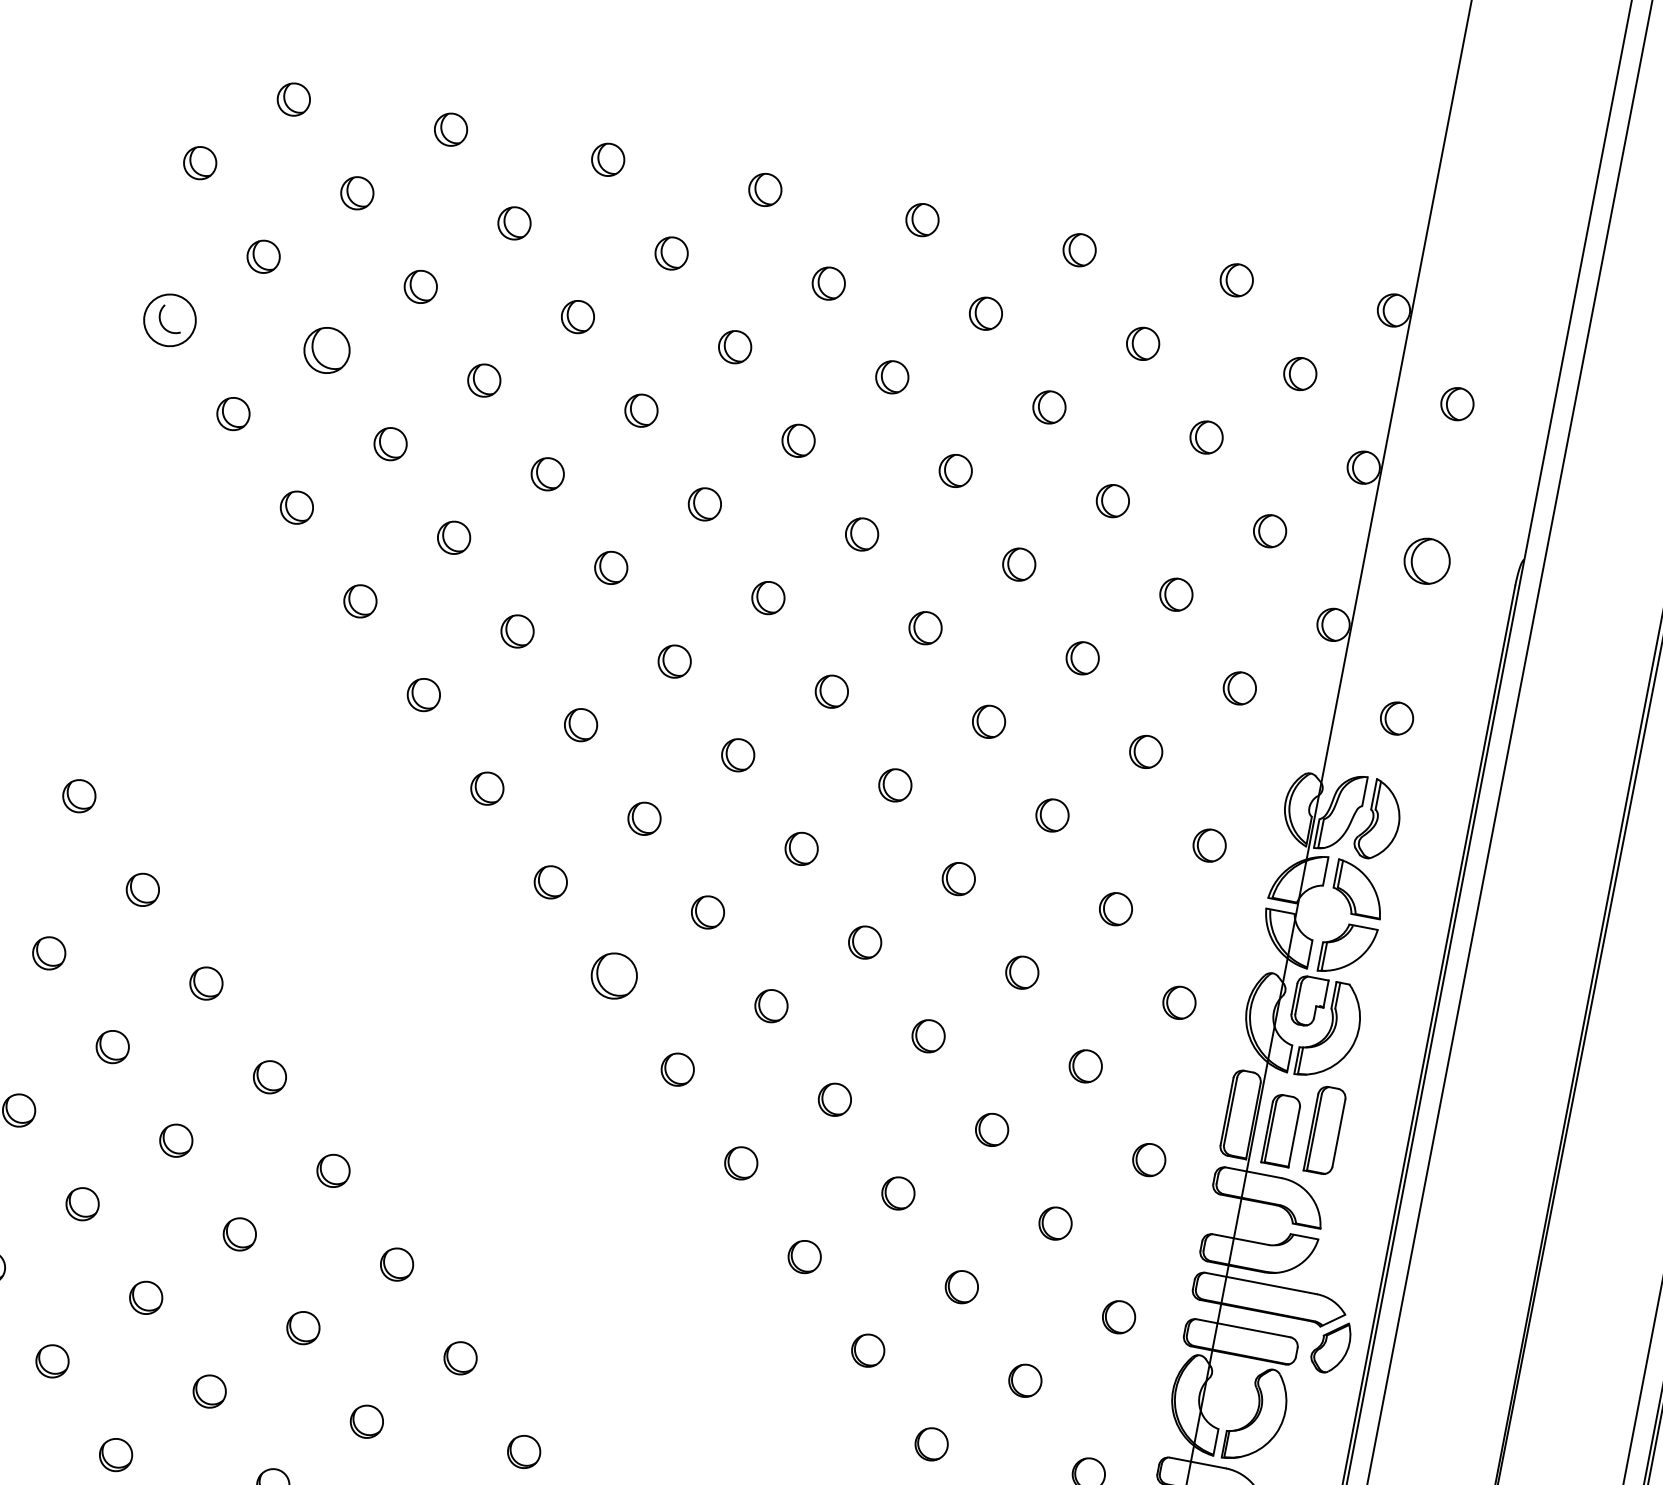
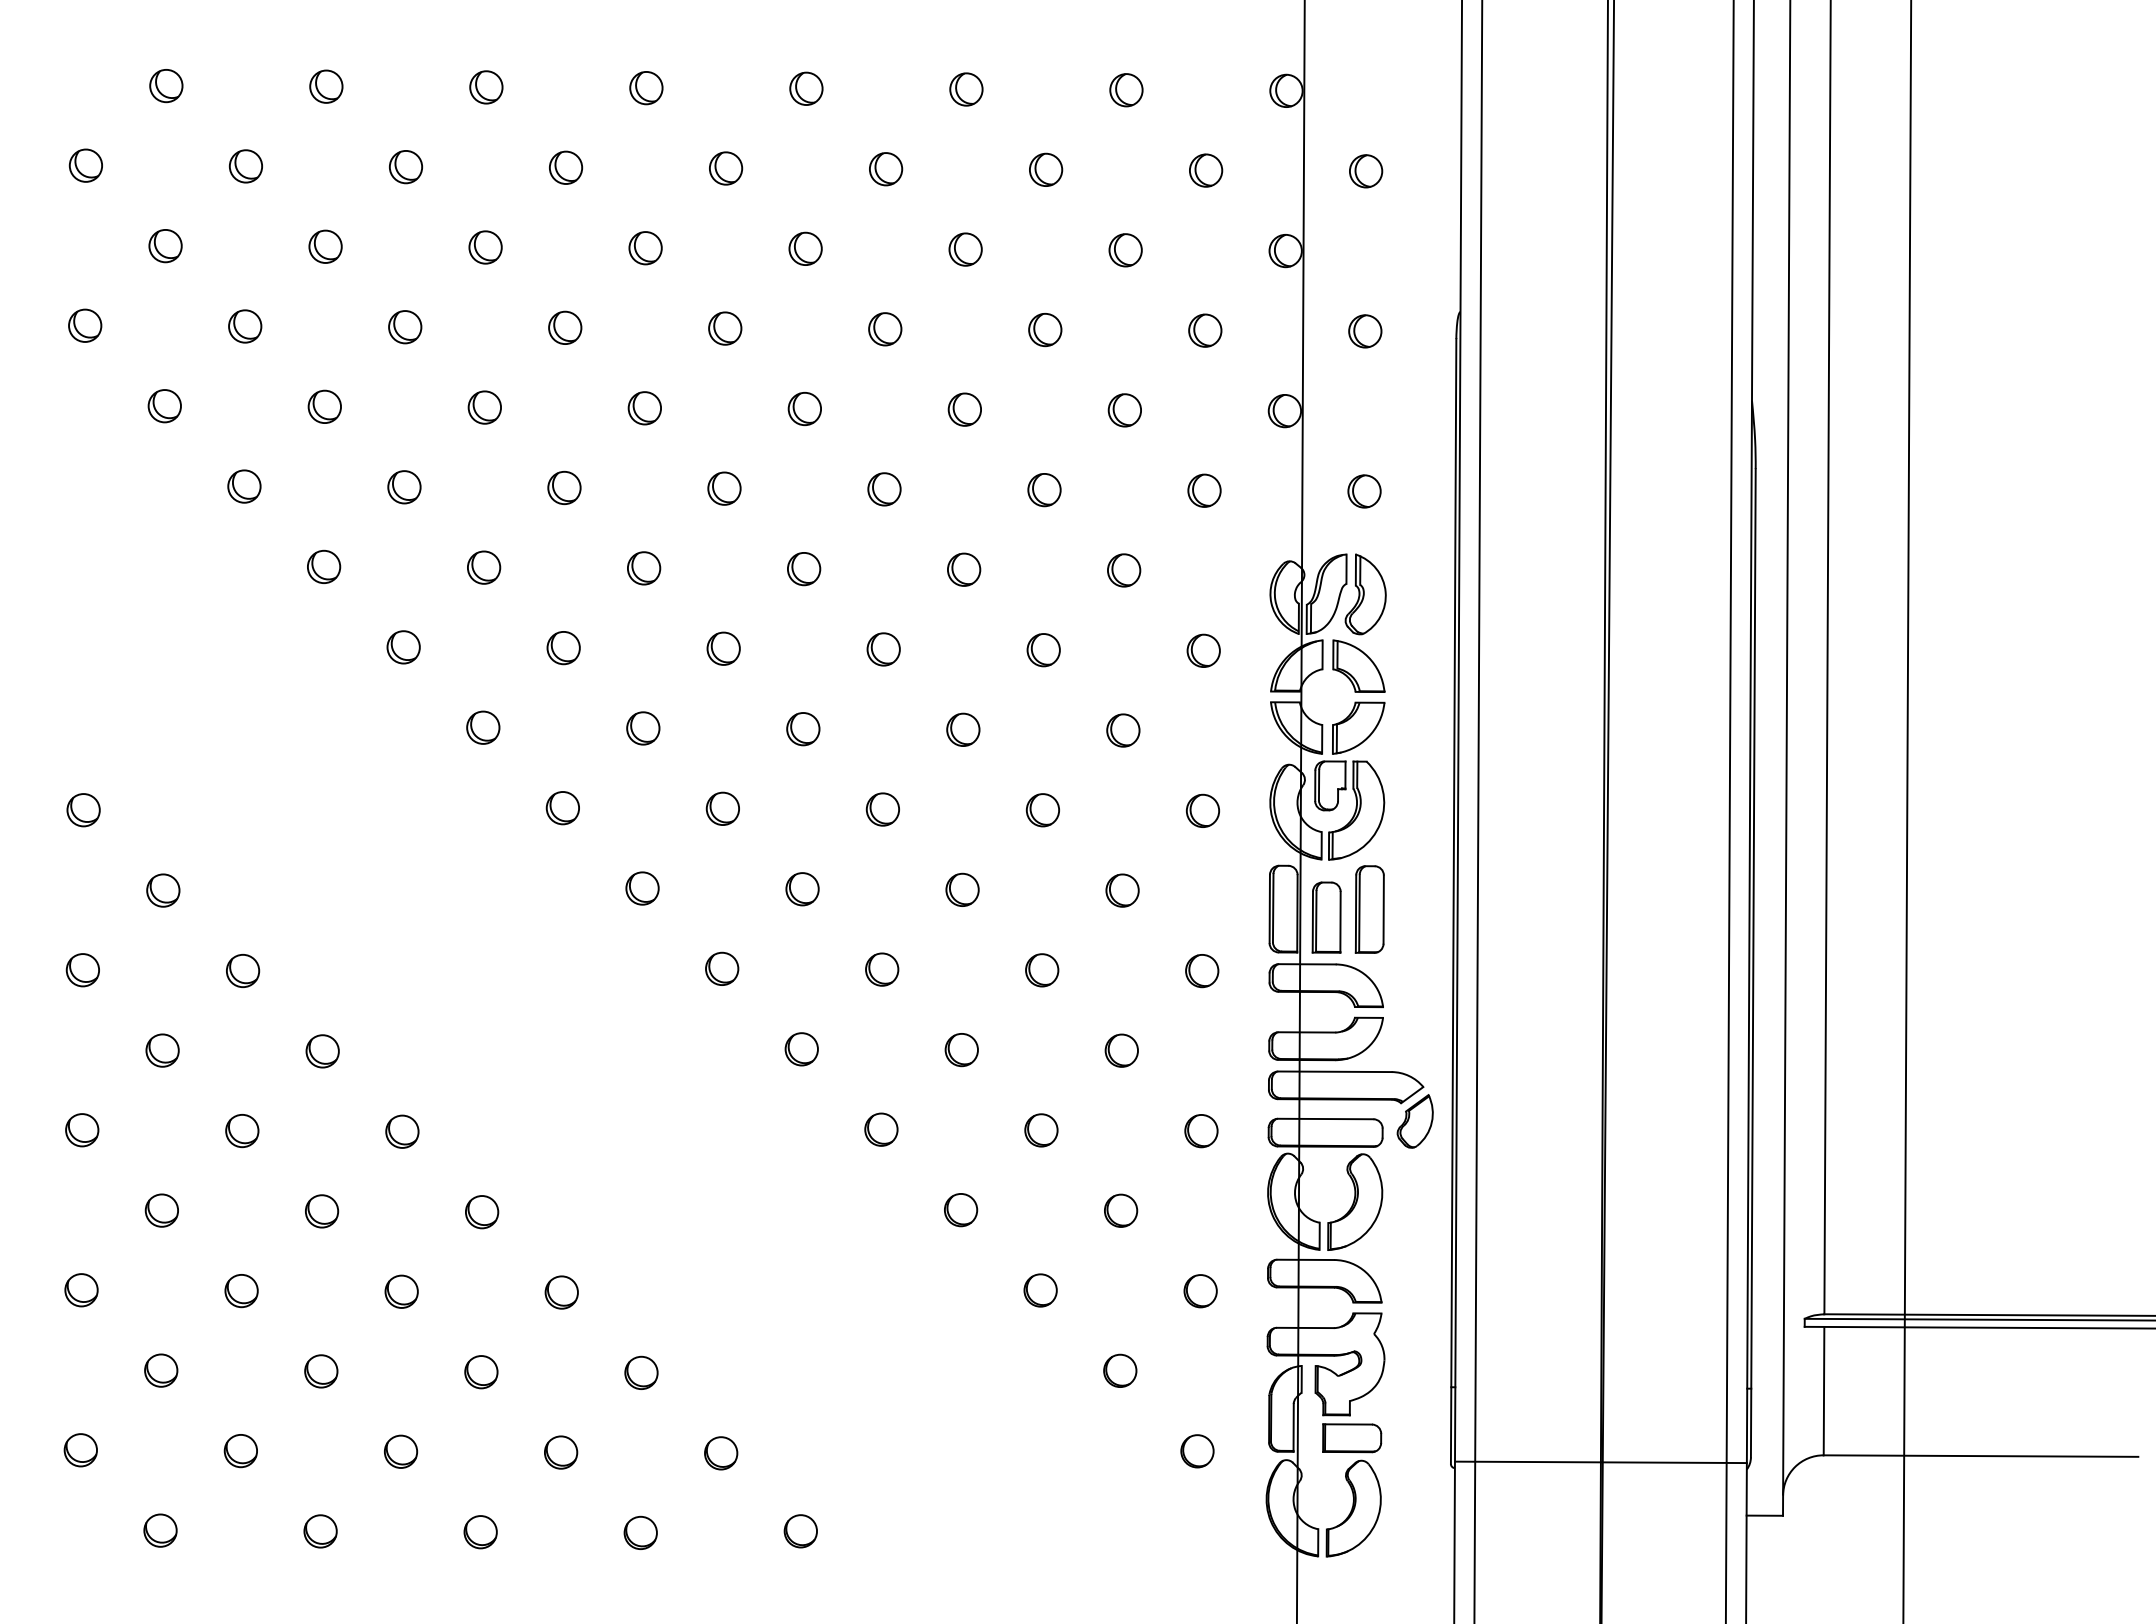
circle: (170, 320) -> (85, 325), size x0.62
part: (327, 350) -> (245, 326), size x0.71
part: (1427, 561) -> (1365, 331), size x0.71
part: (614, 975) -> (642, 888), size x0.71

